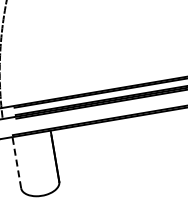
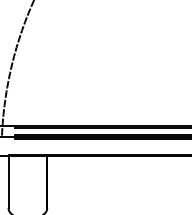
line: (16, 162) -> (8, 182), dashed -> solid

